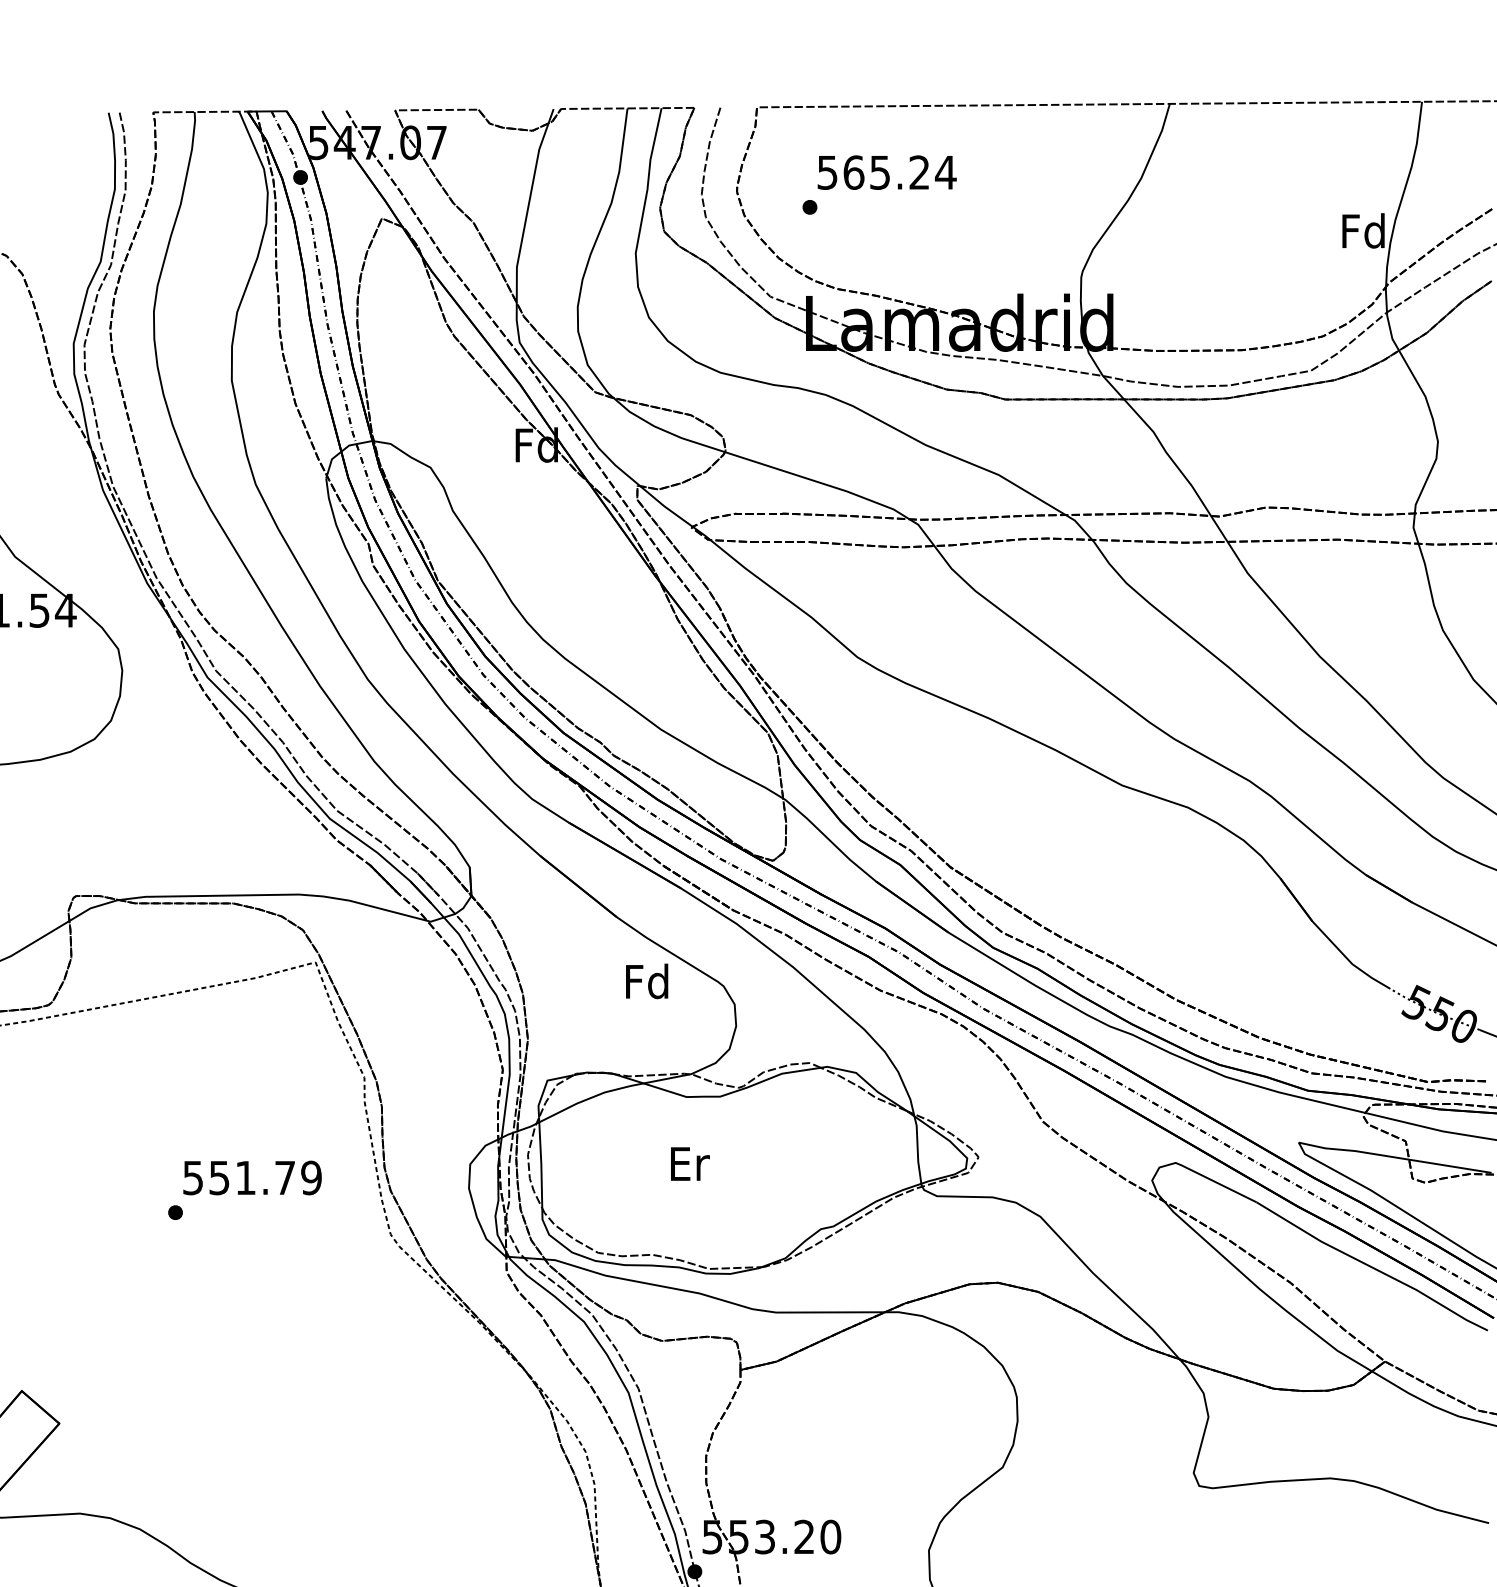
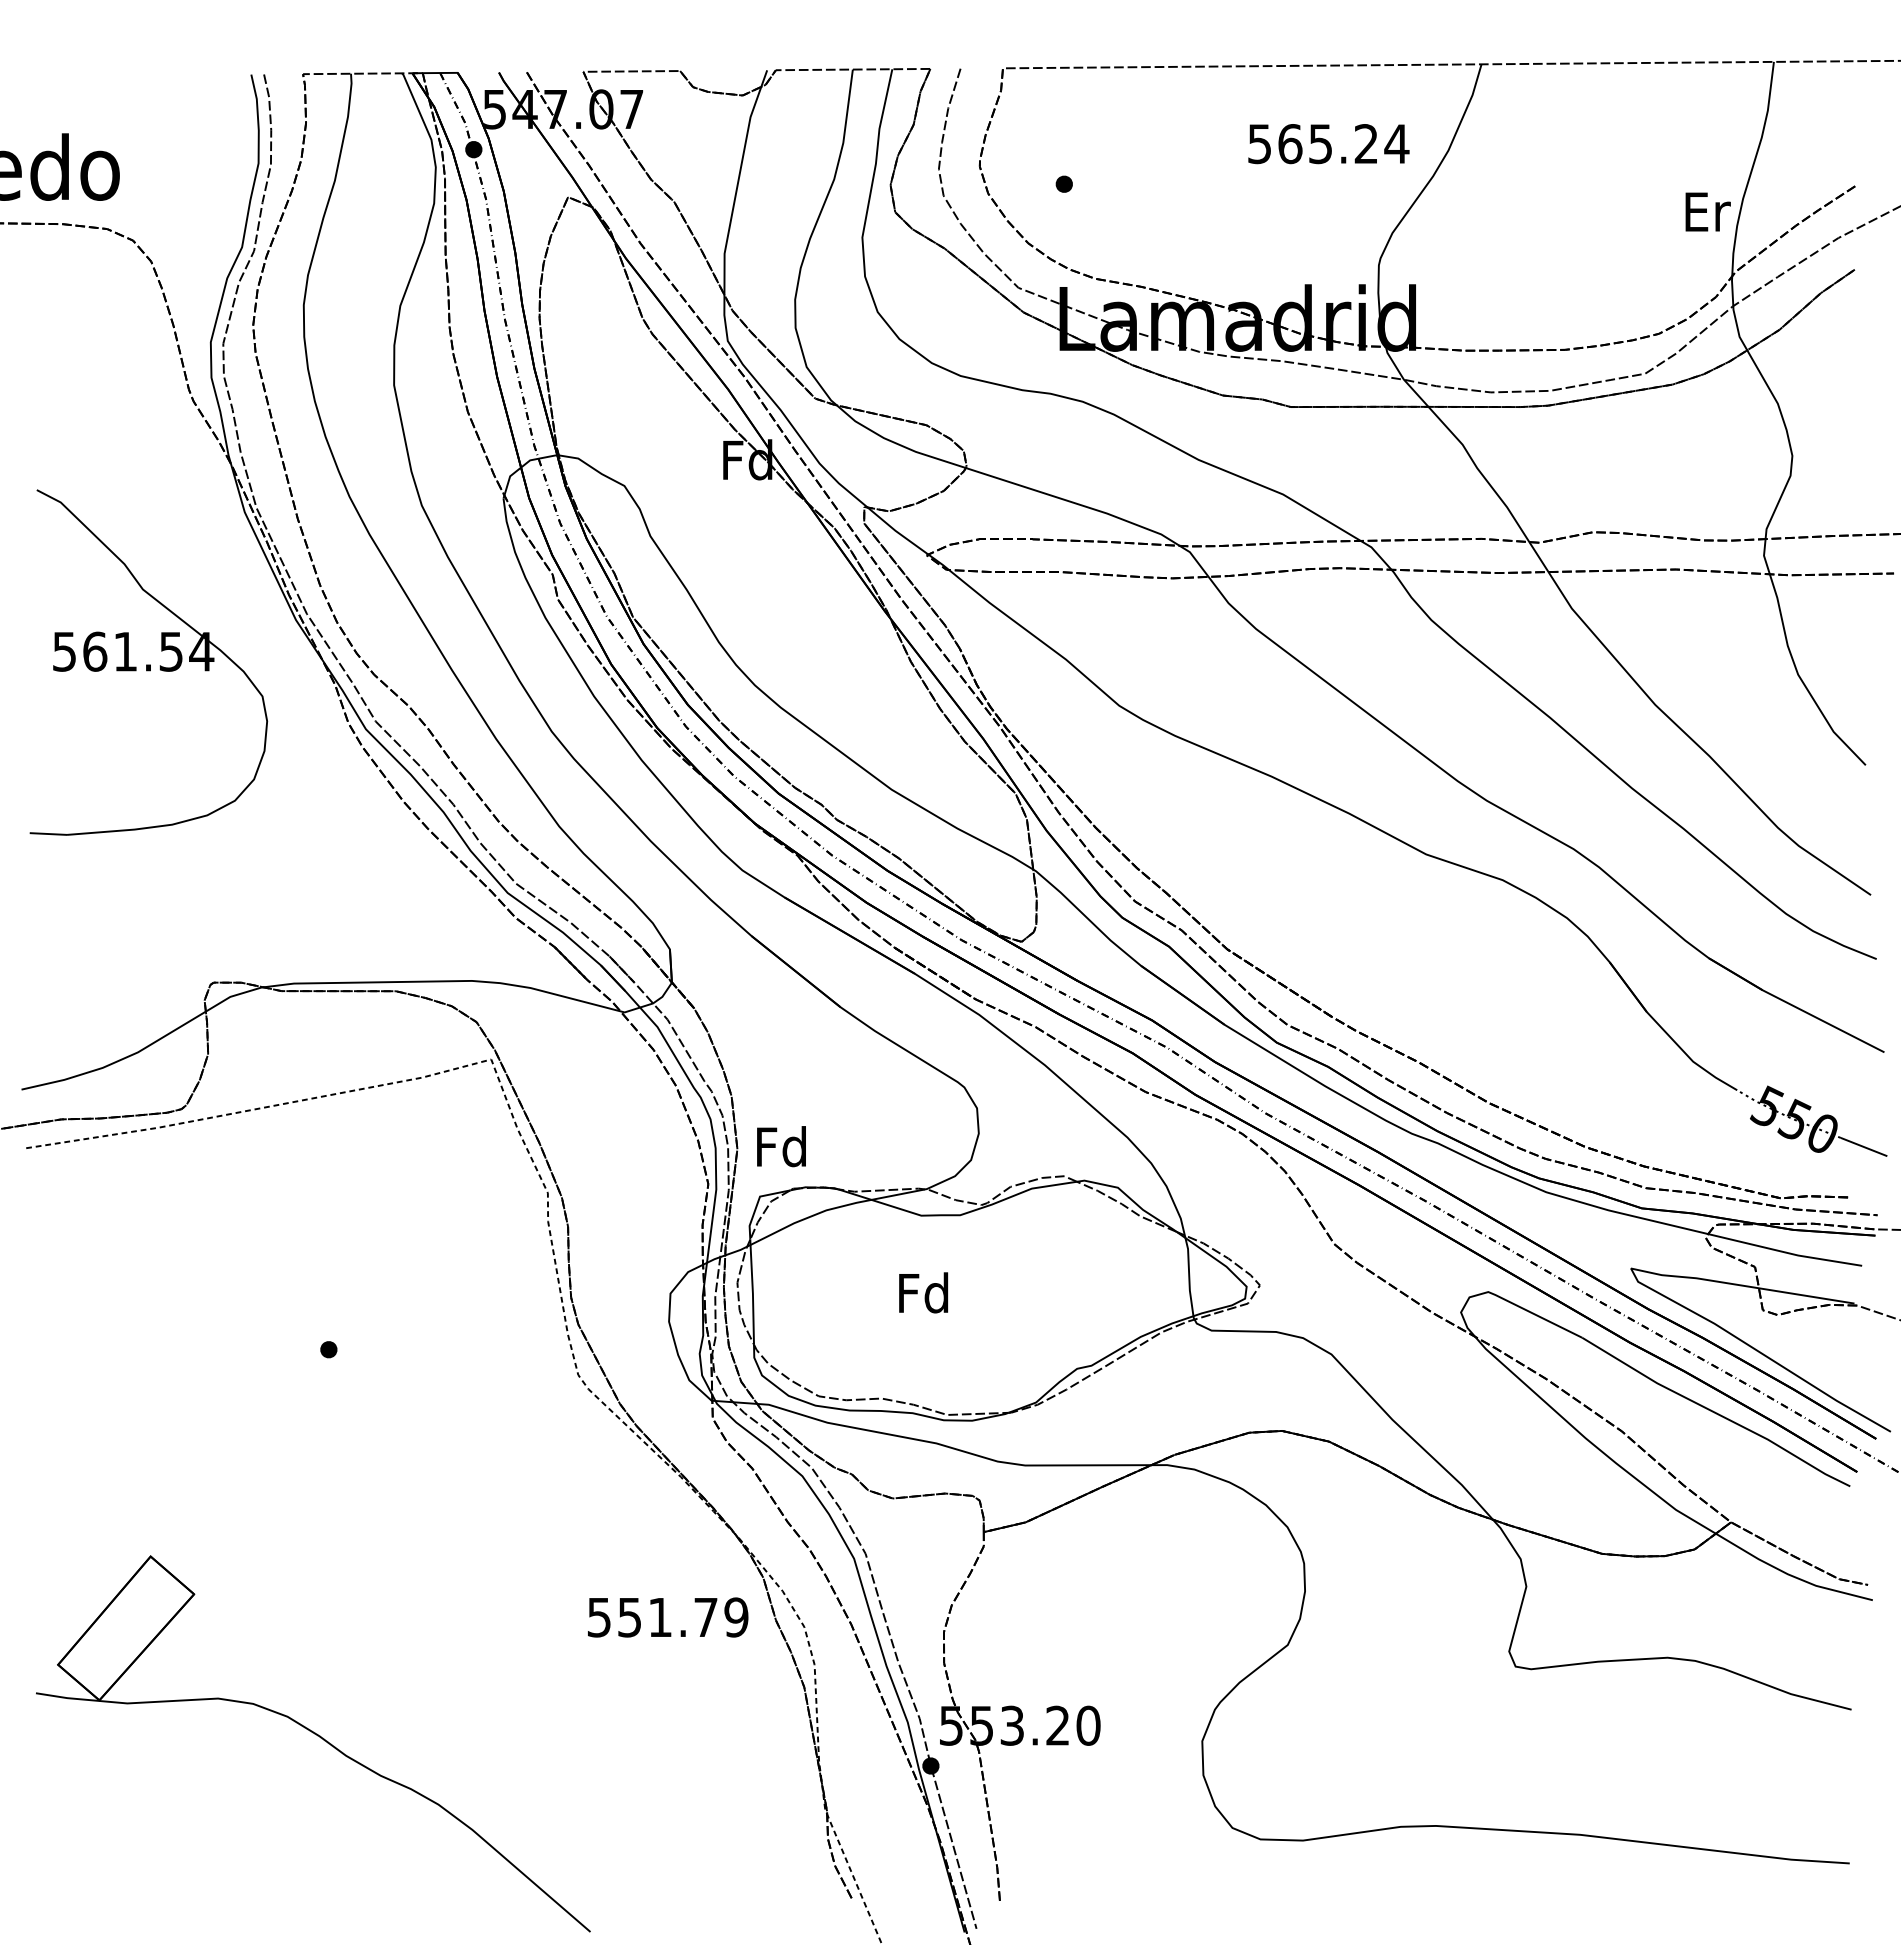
text: (886, 173) -> (1328, 144), moved
text: (1363, 230) -> (1705, 211), Fd -> Er
text: (647, 981) -> (781, 1146), moved
text: (688, 1163) -> (923, 1292), Er -> Fd
text: (252, 1177) -> (668, 1617), moved

